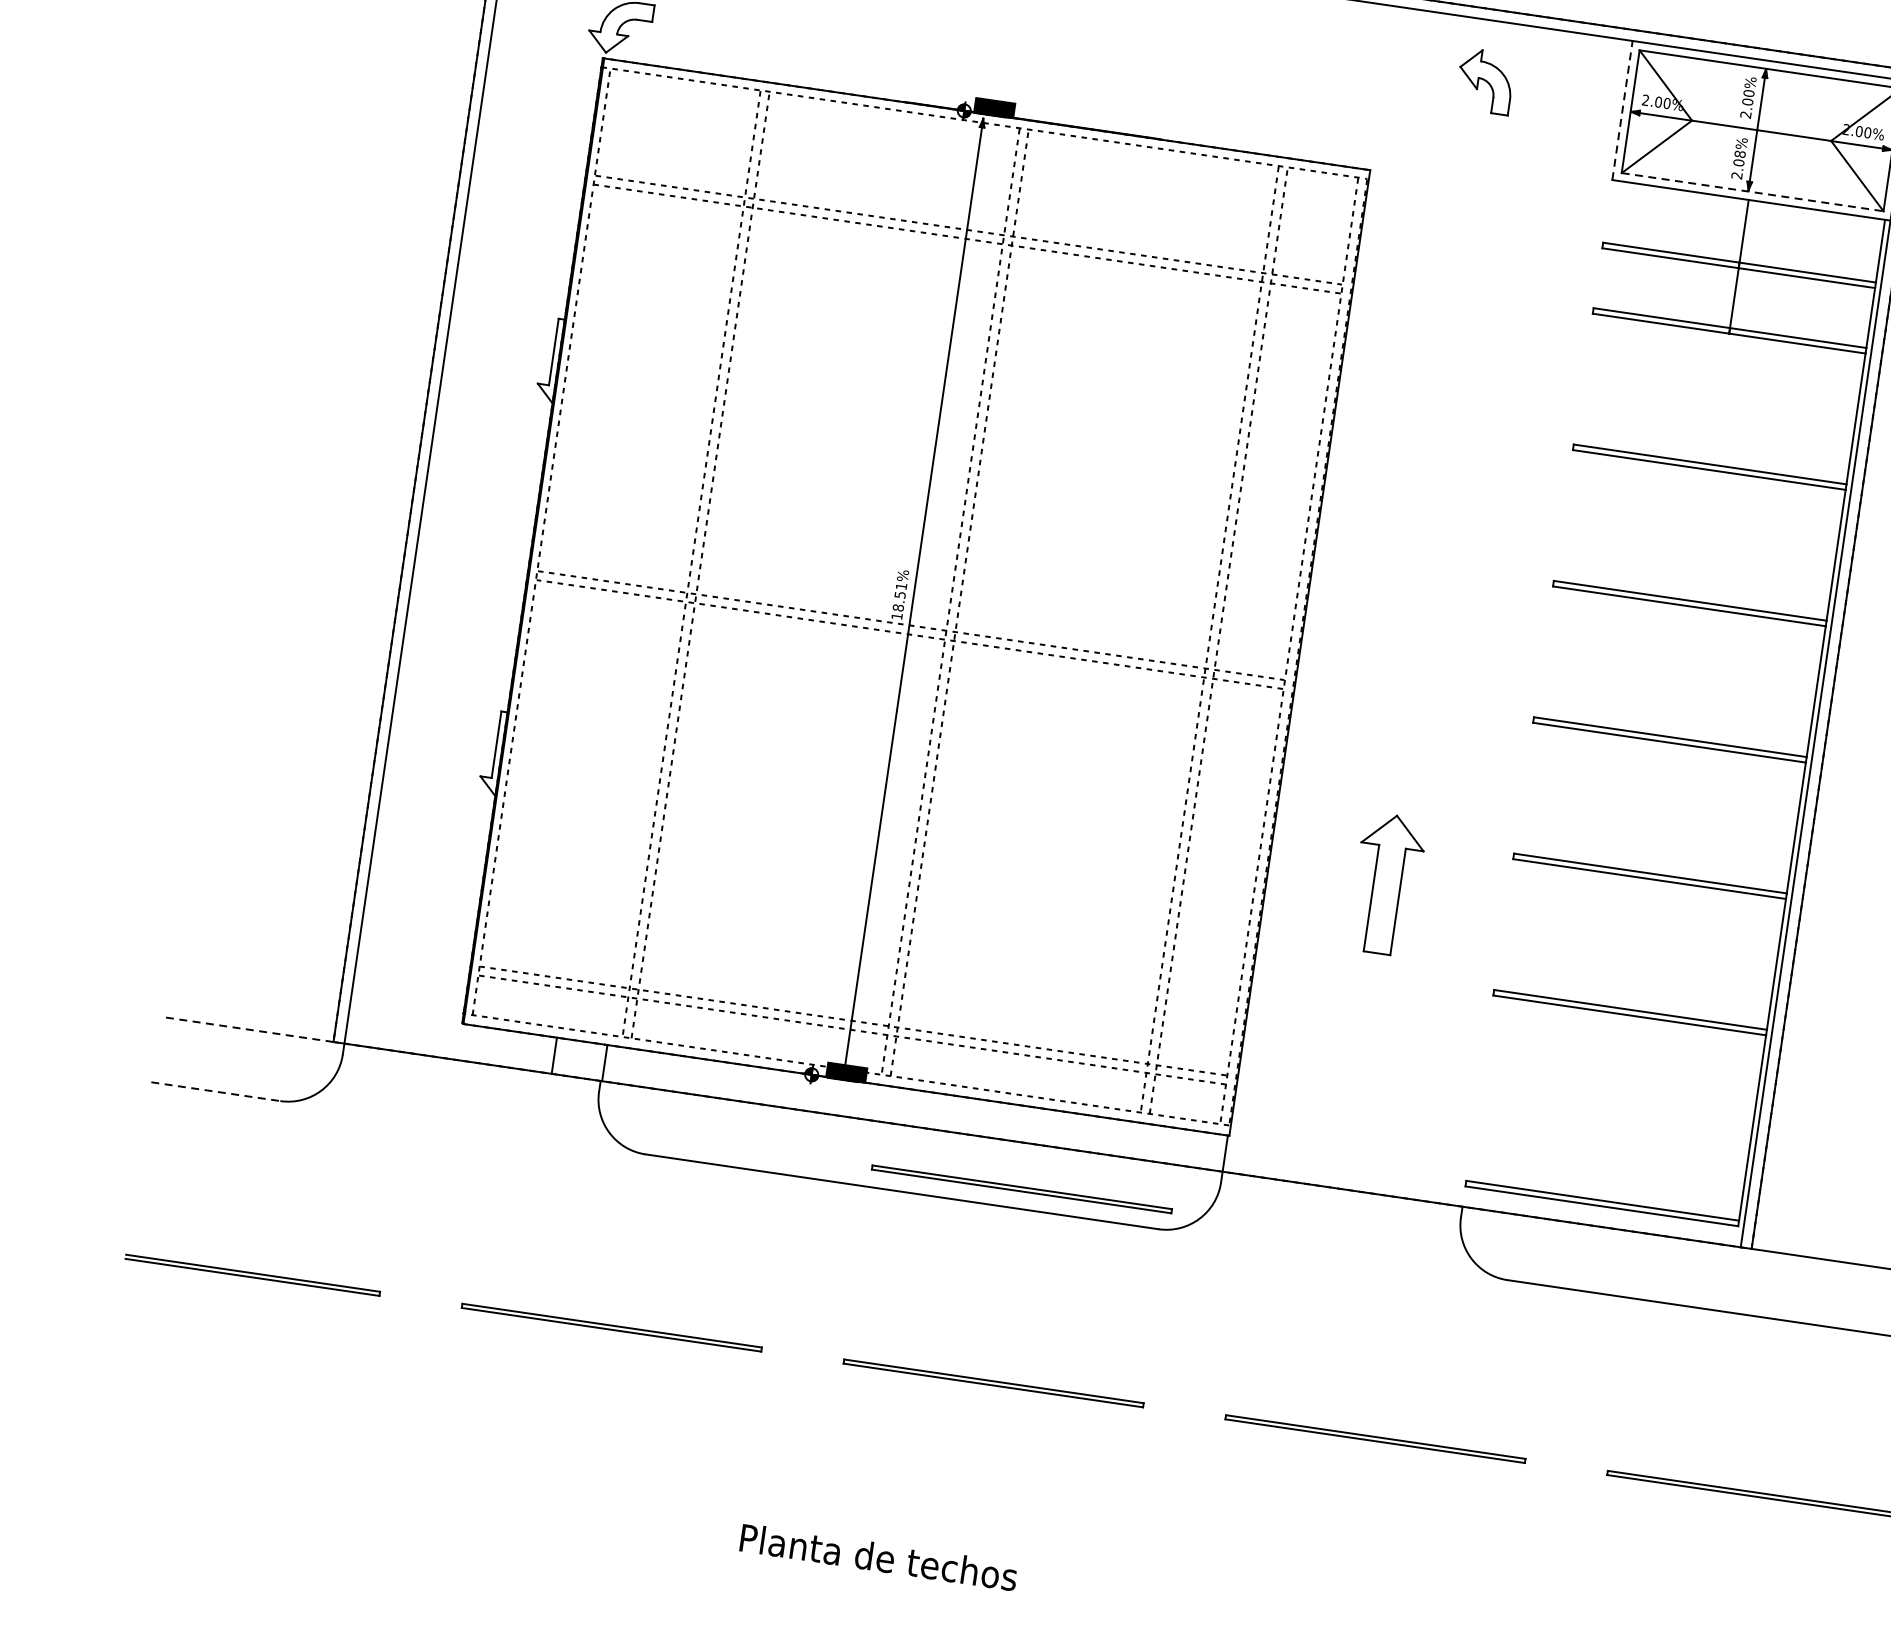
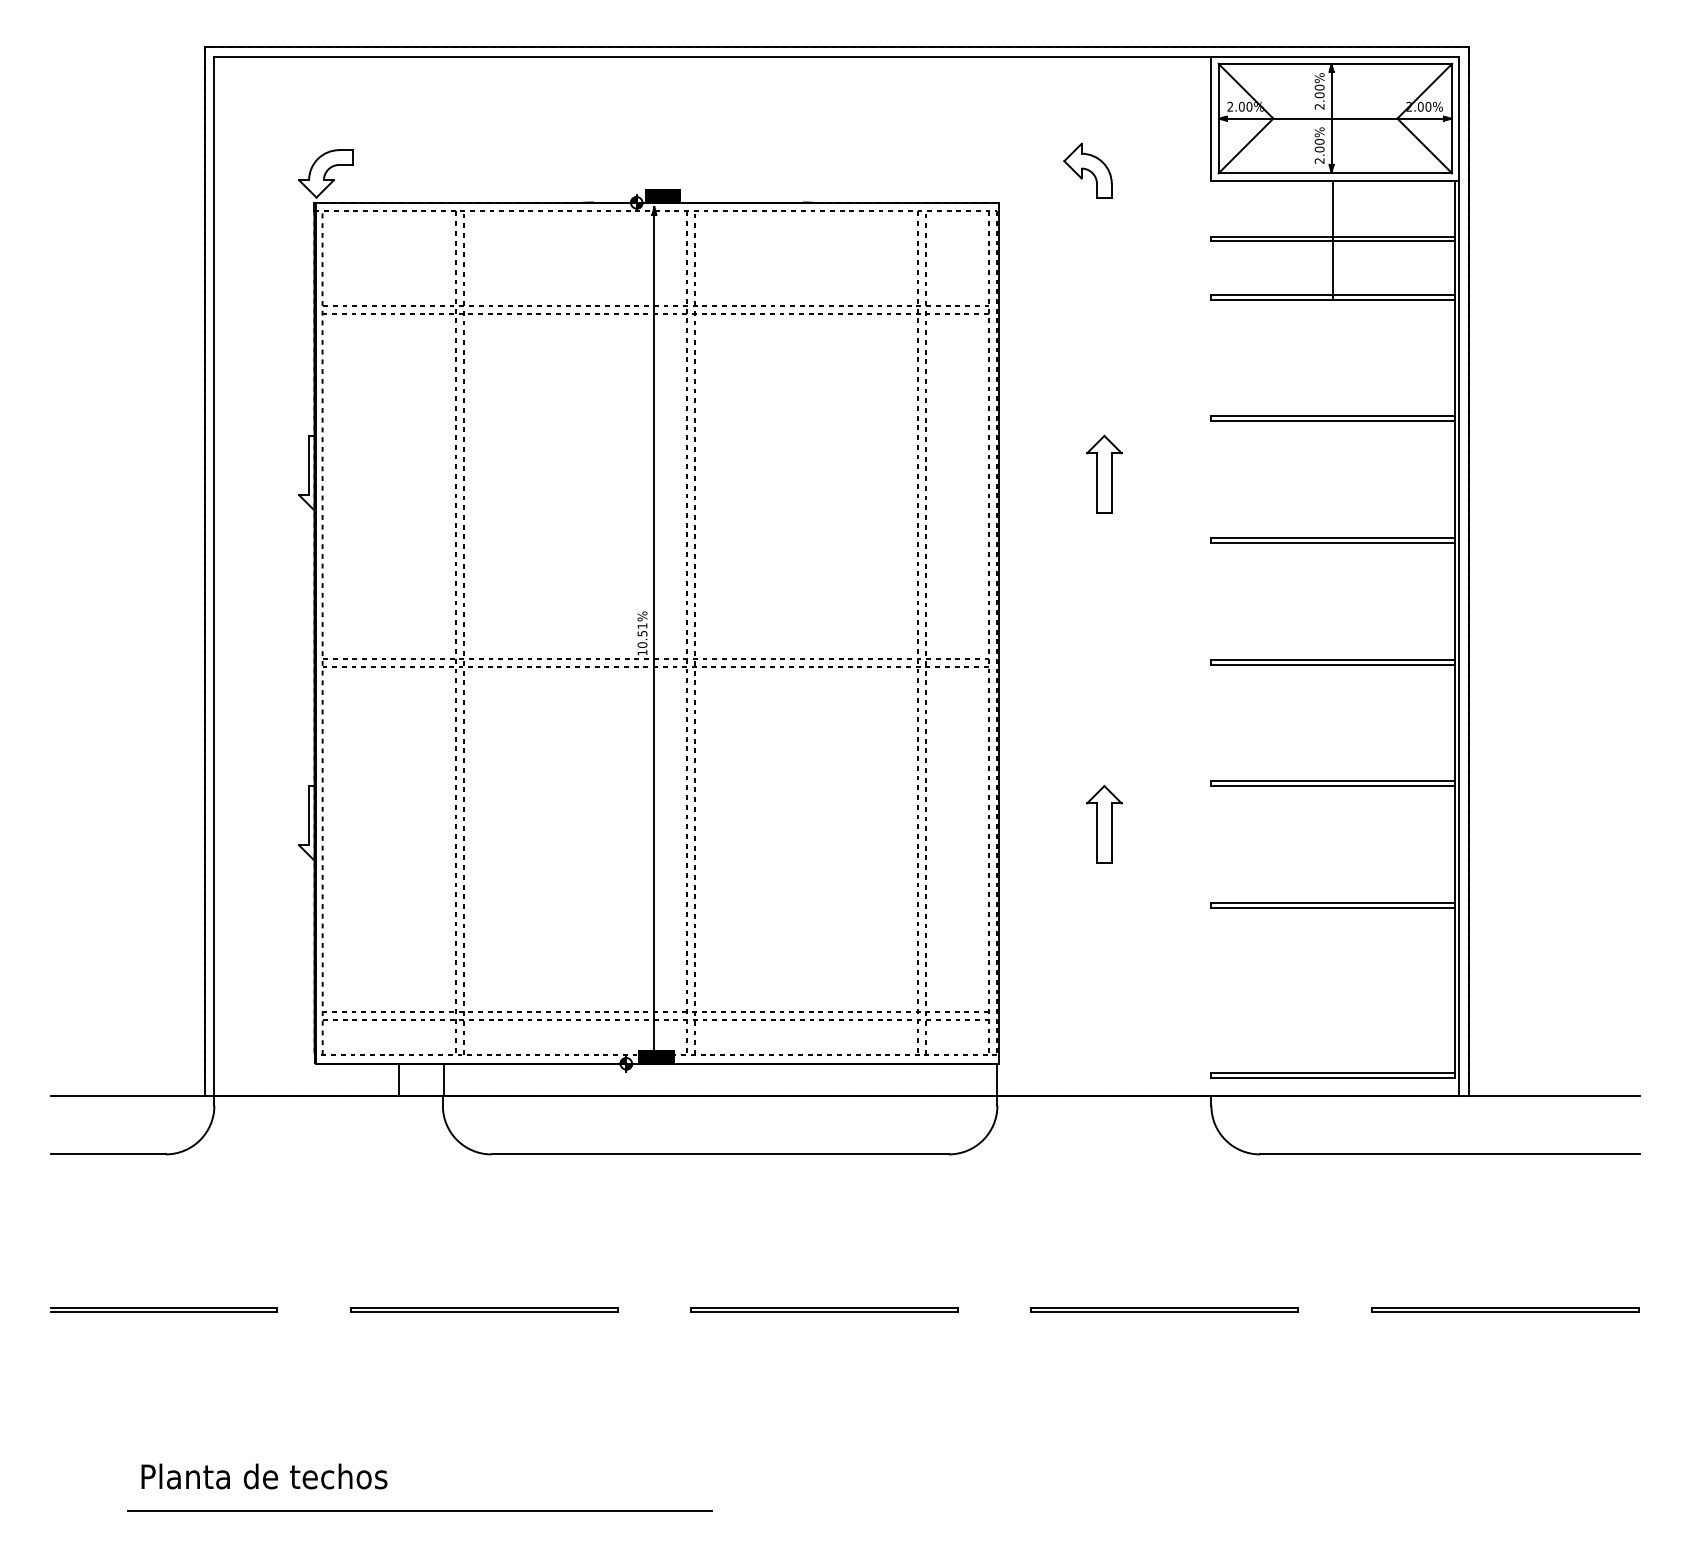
part: (1484, 81) -> (1087, 170), moved
line: (1622, 110) -> (1211, 118), dashed -> solid
text: (1740, 153) -> (1319, 141), 2.08% -> 2.00%
line: (1752, 192) -> (1335, 173), dashed -> solid
part: (1444, 491) -> (1104, 473), added
text: (898, 608) -> (642, 645), 18.51% -> 10.51%
part: (1387, 884) -> (1104, 824), size x0.62
line: (246, 1029) -> (127, 1096), dashed -> solid
line: (216, 1091) -> (108, 1154), dashed -> solid
part: (1022, 1188) -> (824, 1136), removed
line: (506, 1543) -> (419, 1511), added
text: (878, 1557) -> (264, 1476), moved

